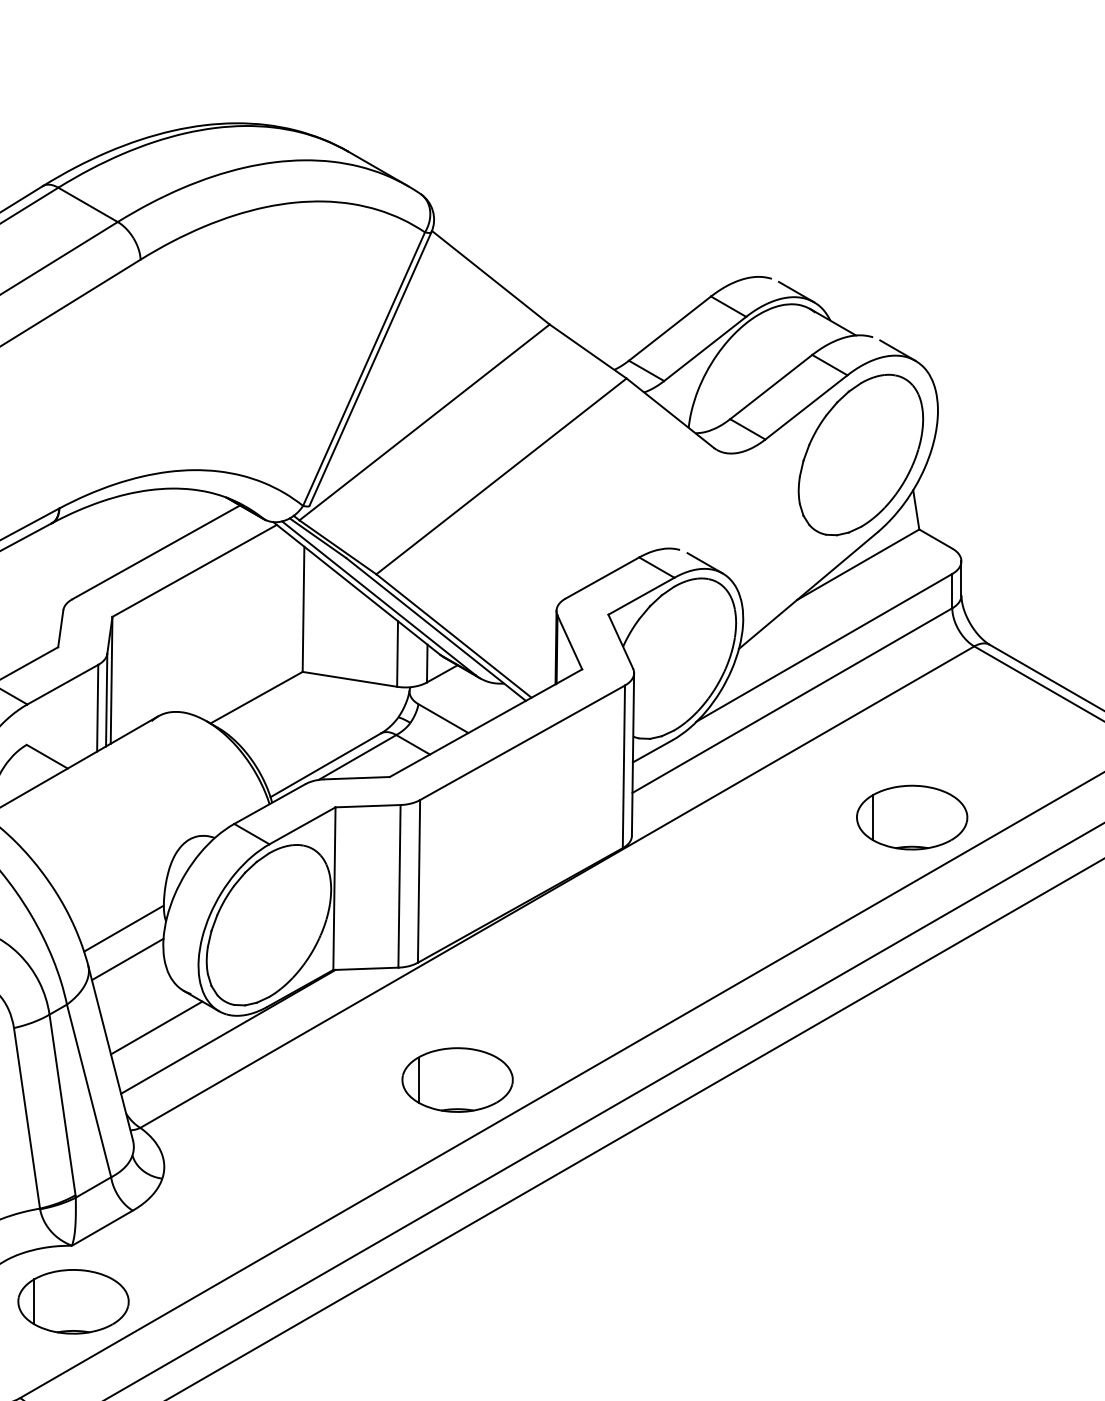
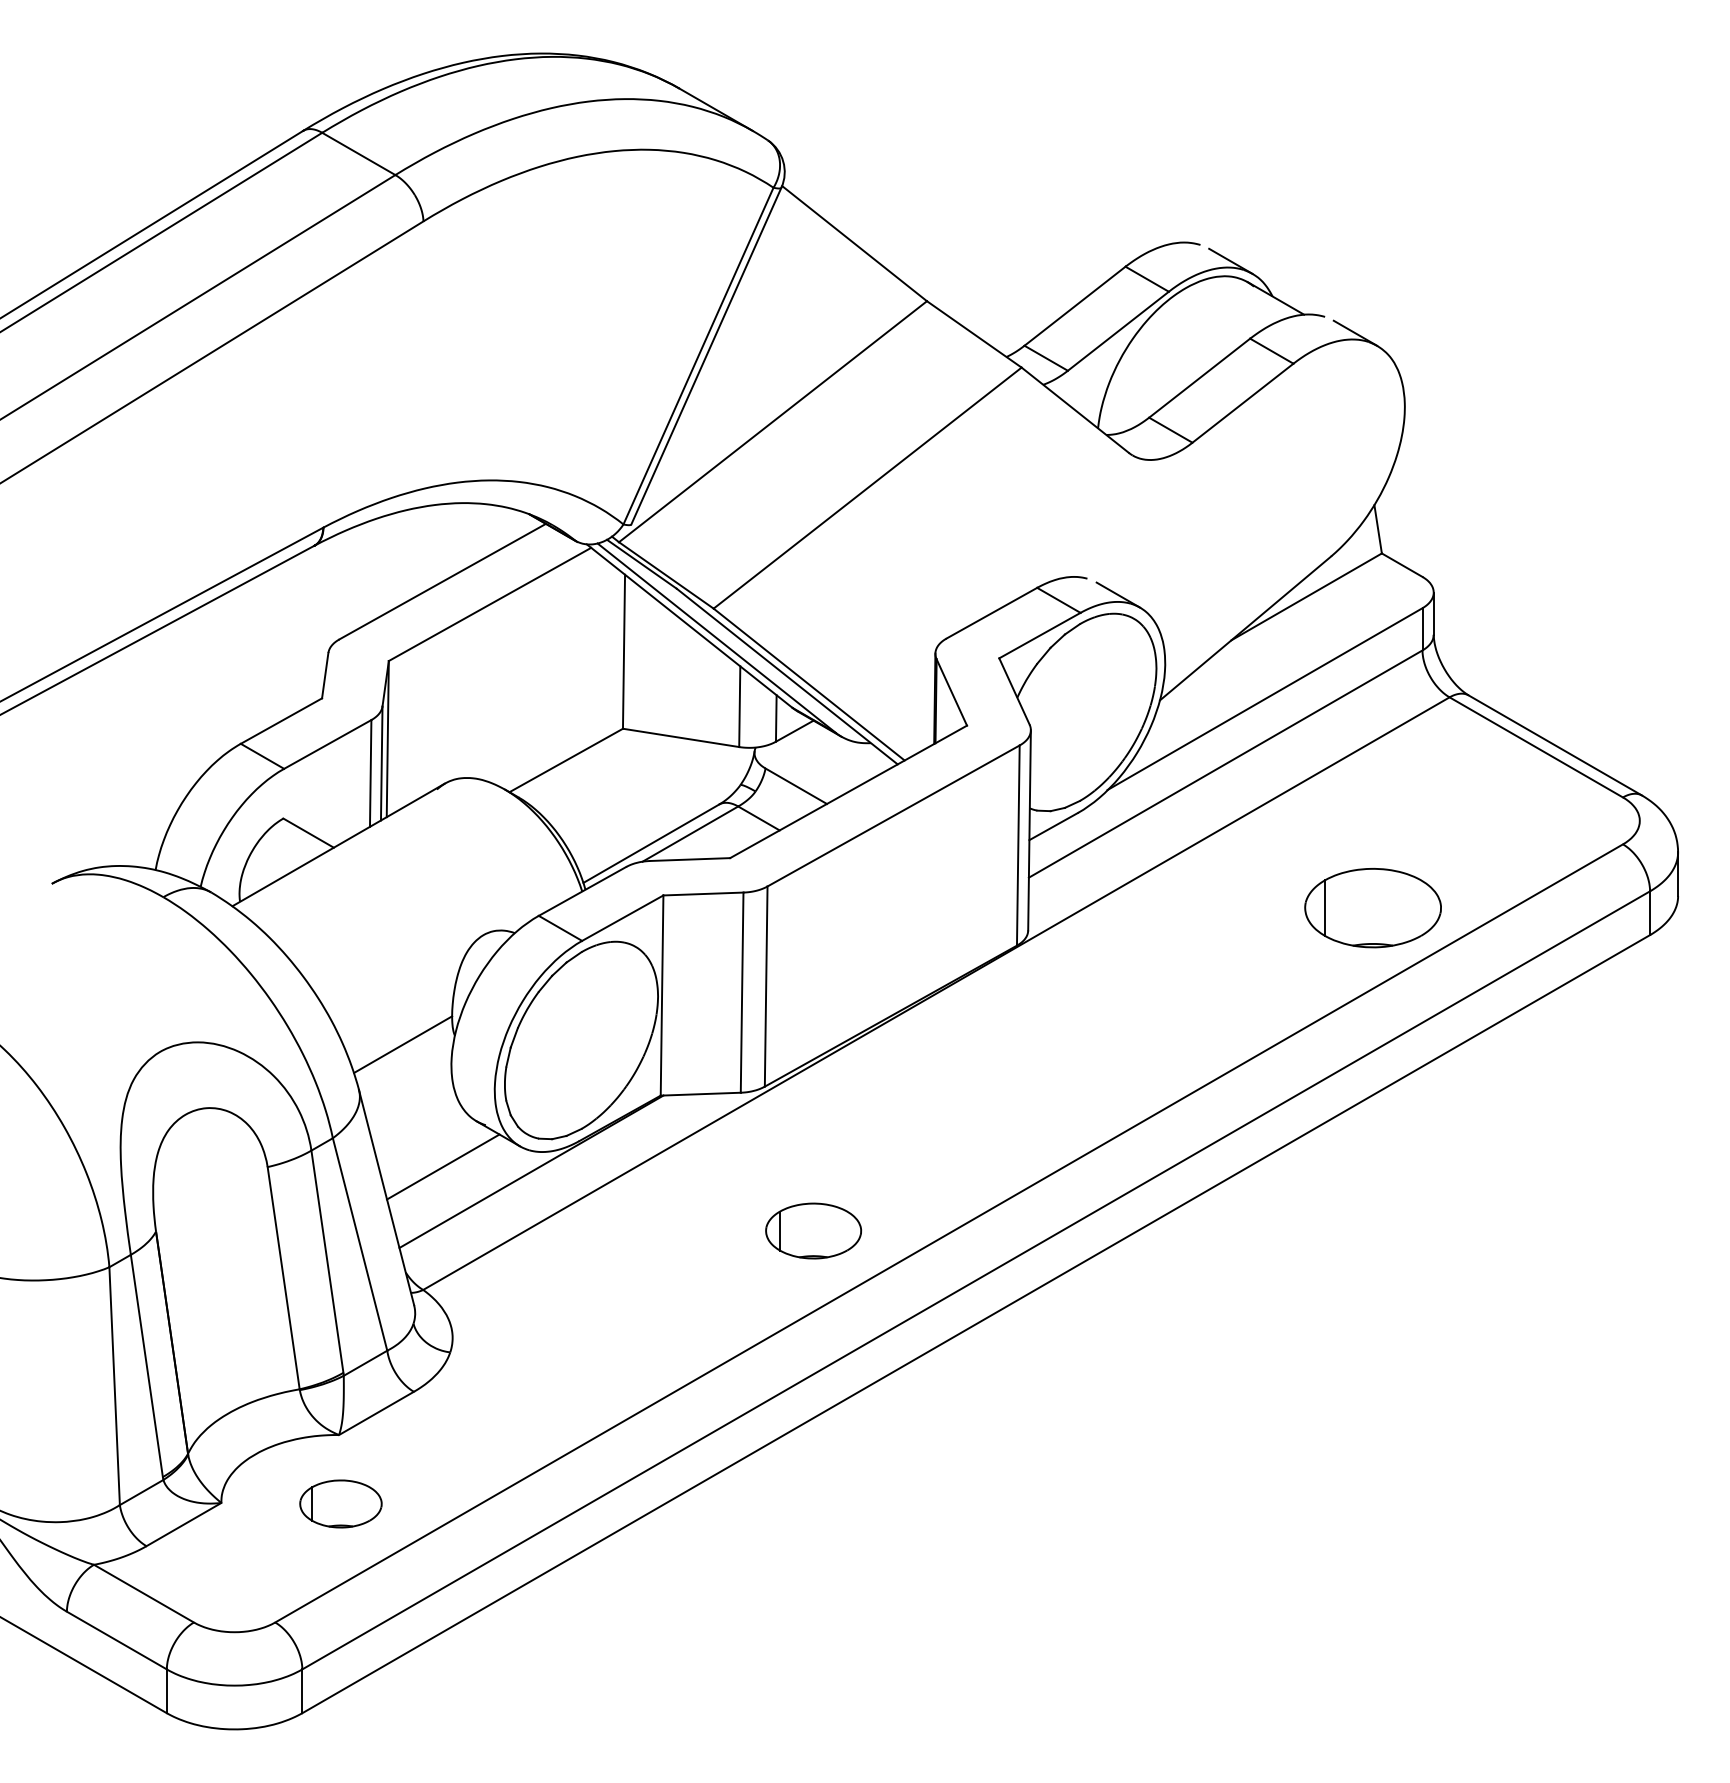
part: (860, 454) -> (1309, 461), removed
line: (127, 959) -> (407, 1082), removed
part: (457, 1079) -> (813, 1230), size x0.7
part: (73, 1301) -> (340, 1503), size x0.6

